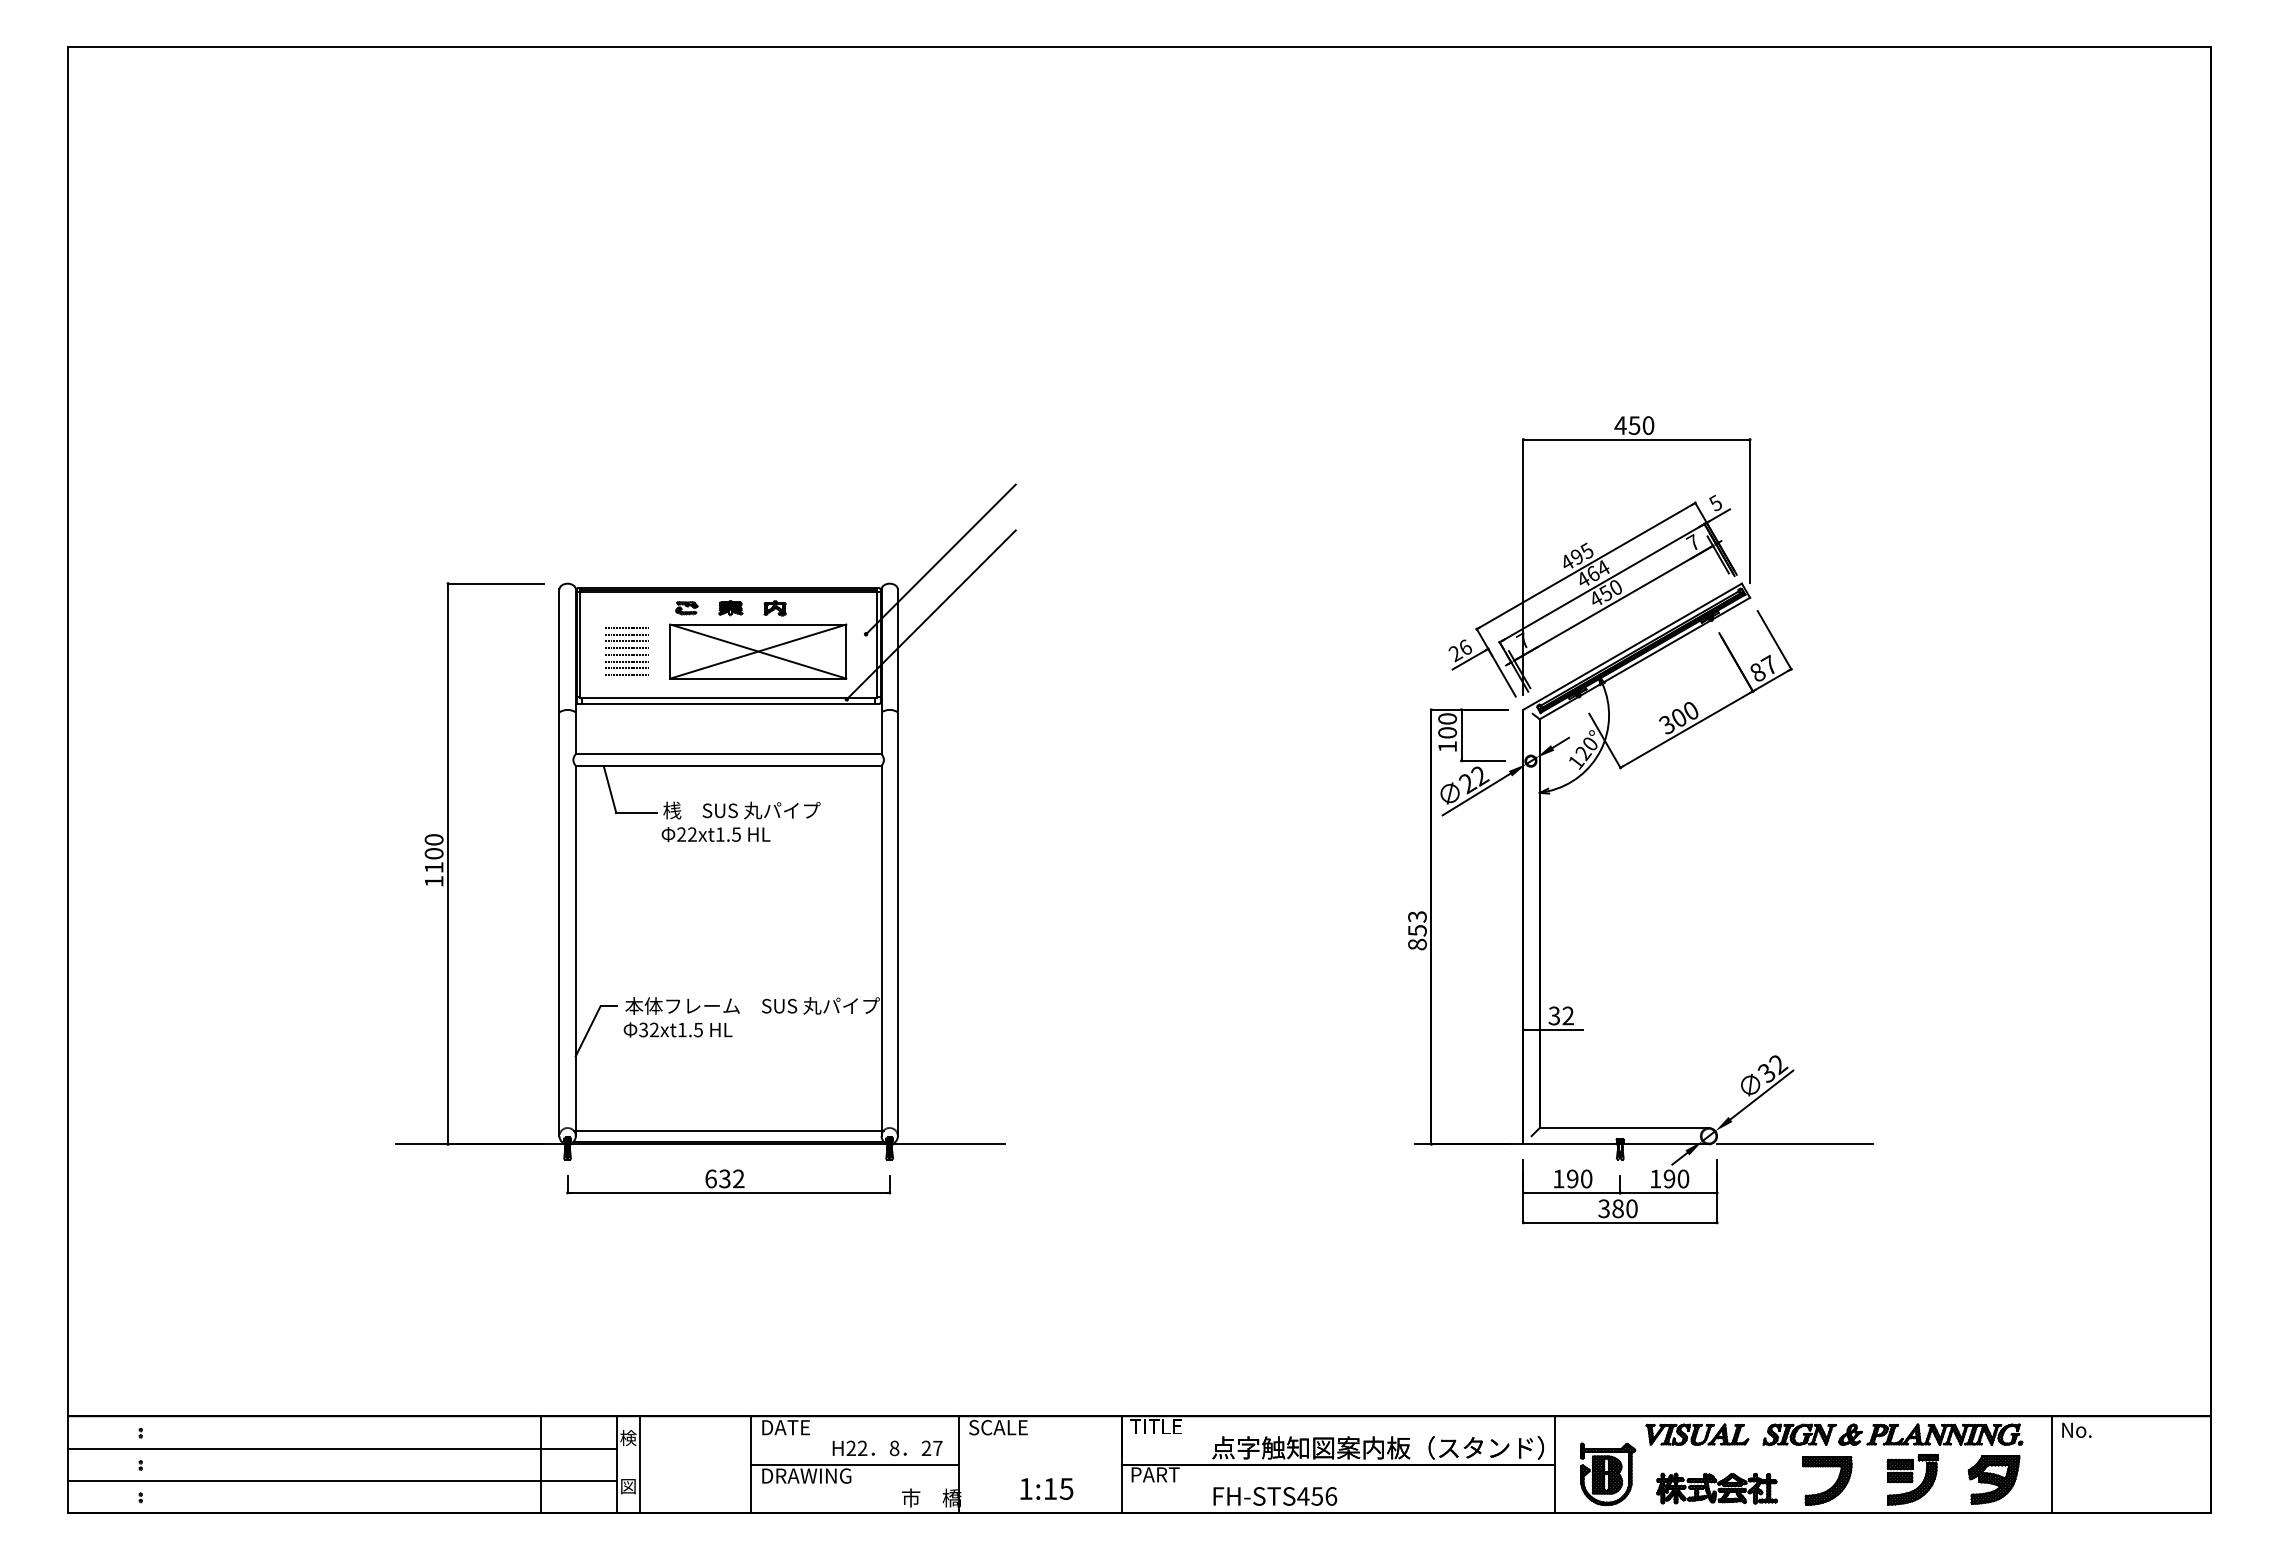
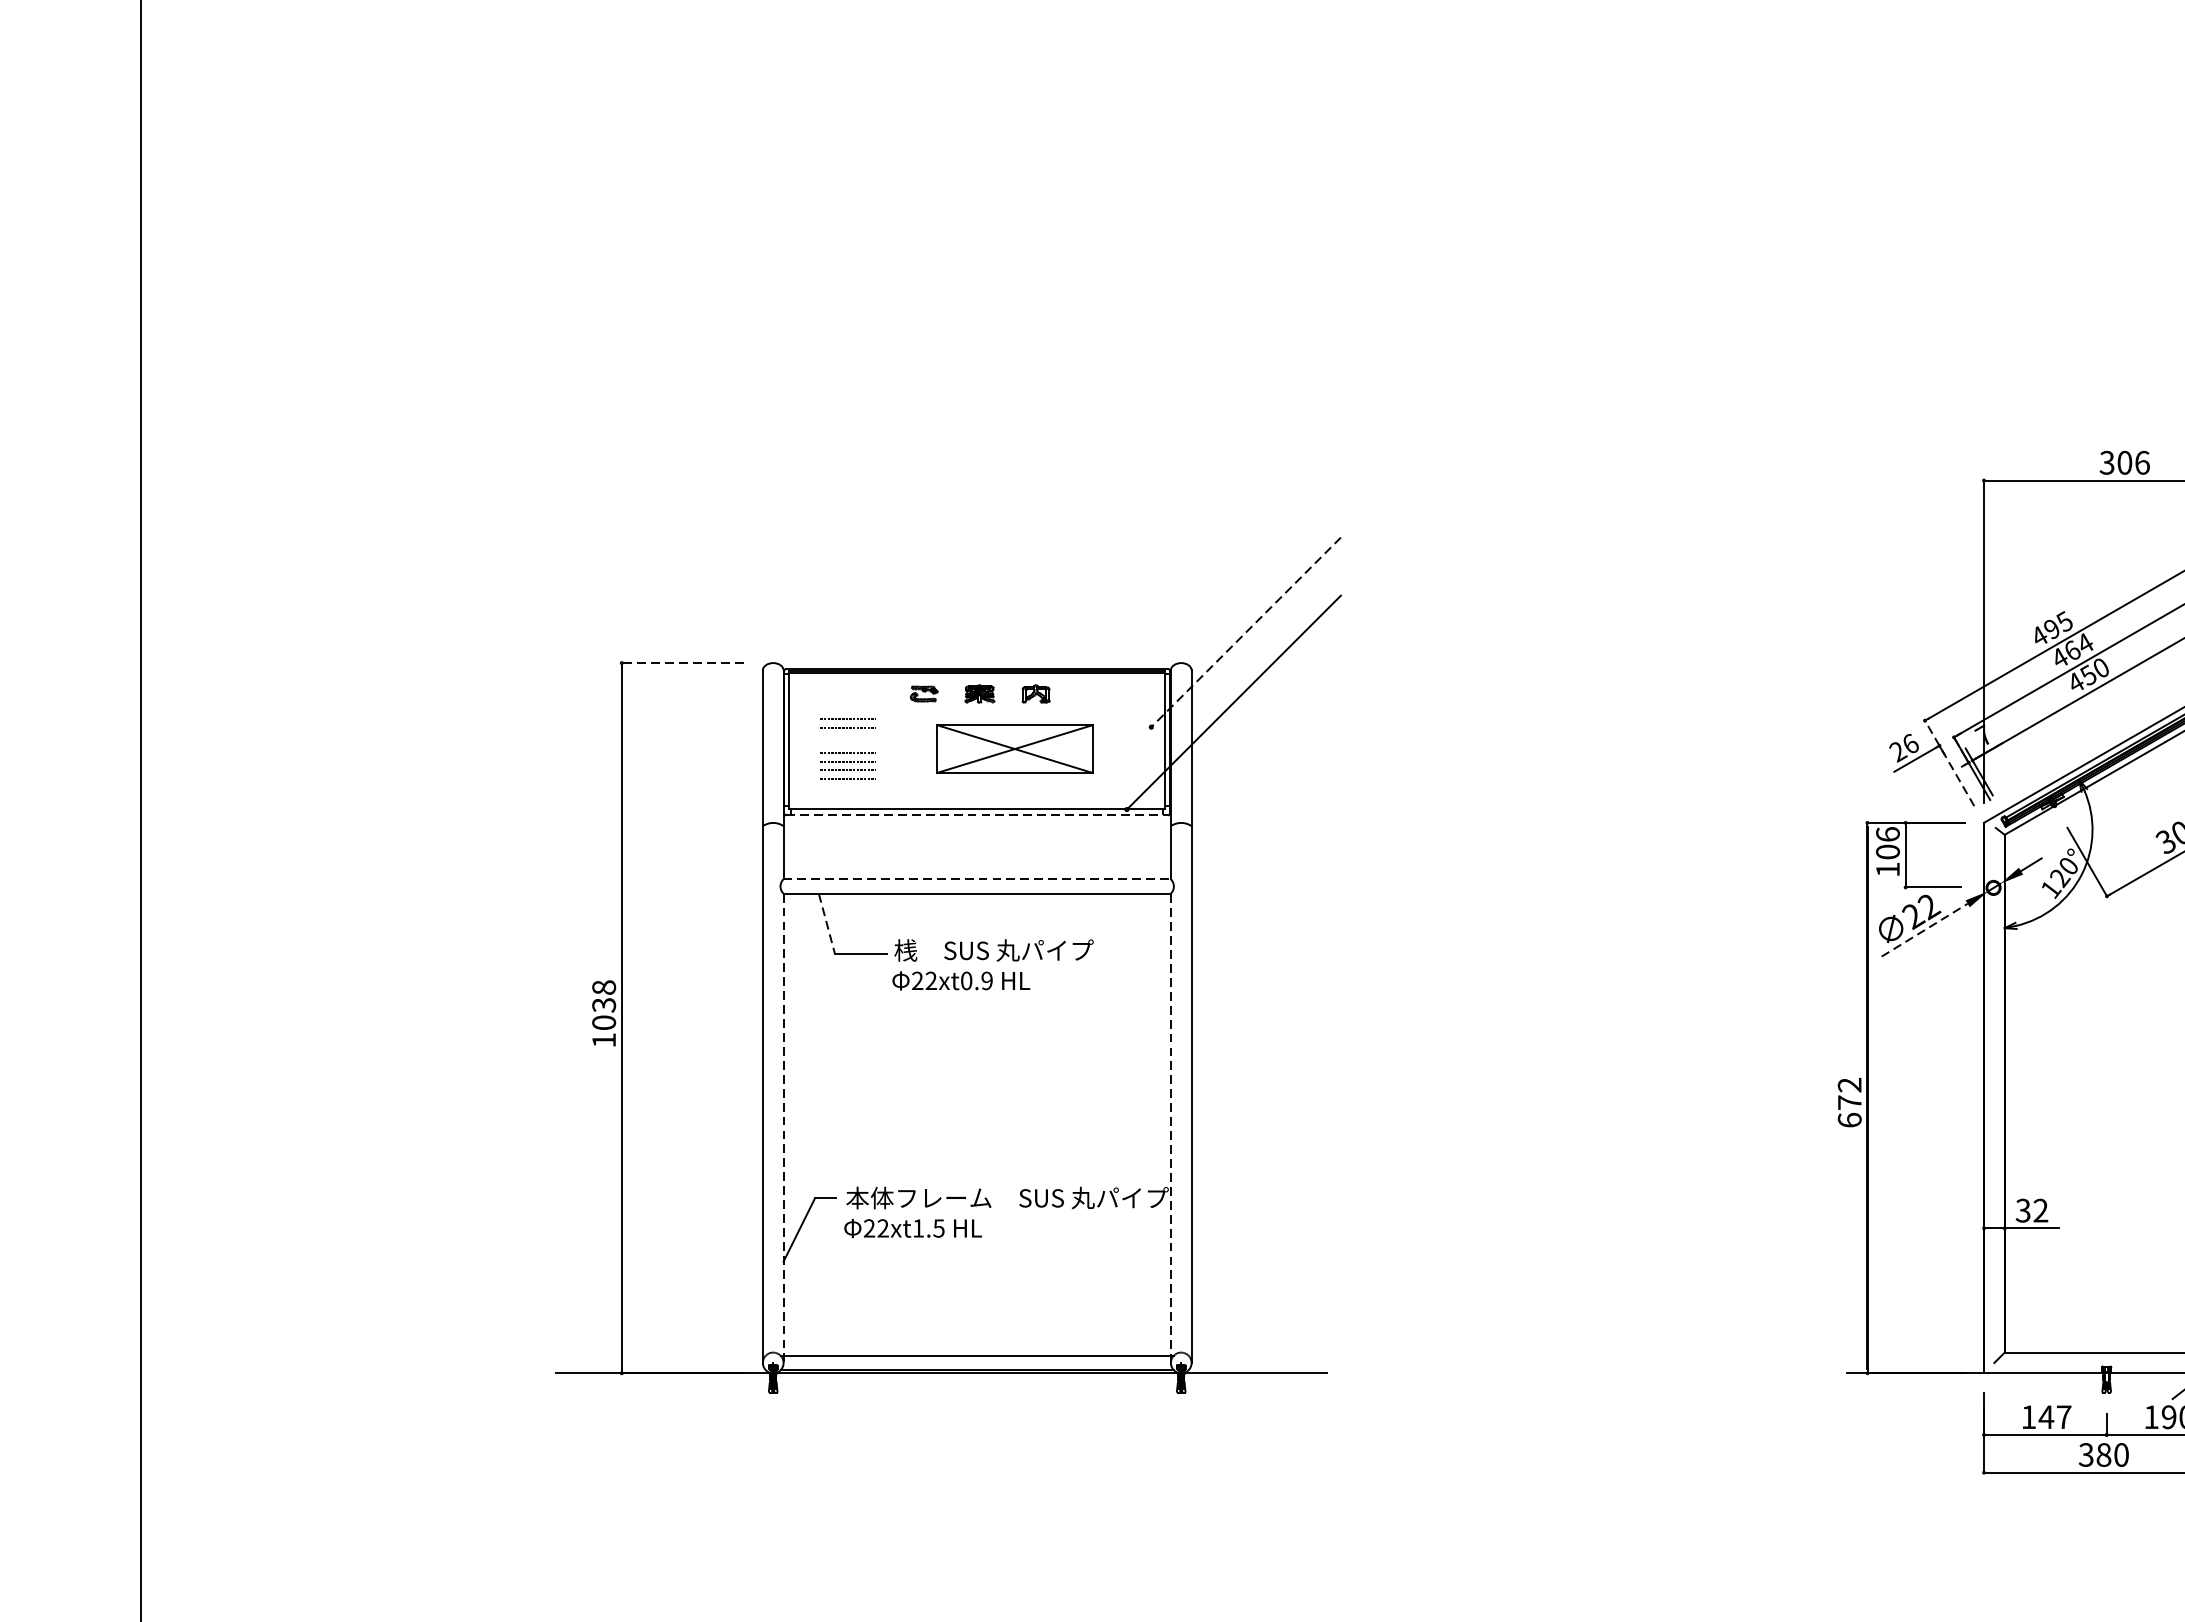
text: (1634, 425) -> (2124, 462), 450 -> 306
line: (940, 559) -> (1245, 632), solid -> dashed
line: (495, 583) -> (681, 662), solid -> dashed
line: (626, 641) -> (847, 736), removed
line: (626, 648) -> (847, 745), removed
part: (758, 651) -> (1015, 748), size x0.7
line: (1496, 662) -> (1949, 762), solid -> dashed
line: (728, 703) -> (977, 814), solid -> dashed
text: (1447, 718) -> (1887, 833), 100 -> 106
line: (728, 754) -> (977, 879), solid -> dashed
line: (610, 790) -> (827, 925), solid -> dashed
line: (1476, 794) -> (1924, 930), solid -> dashed
text: (728, 834) -> (977, 980), 22xt1.5 -> 22xt0.9
text: (433, 853) -> (603, 1004), 1100 -> 1038
text: (1417, 930) -> (1849, 1102), 853 -> 672
line: (881, 950) -> (1170, 1127), solid -> dashed
line: (575, 951) -> (783, 1129), solid -> dashed
text: (643, 1030) -> (869, 1229), 32xt1.5 -> 22xt1.5
text: (1579, 1178) -> (2055, 1416), 190 -> 147
part: (728, 1181) -> (977, 1420), removed

